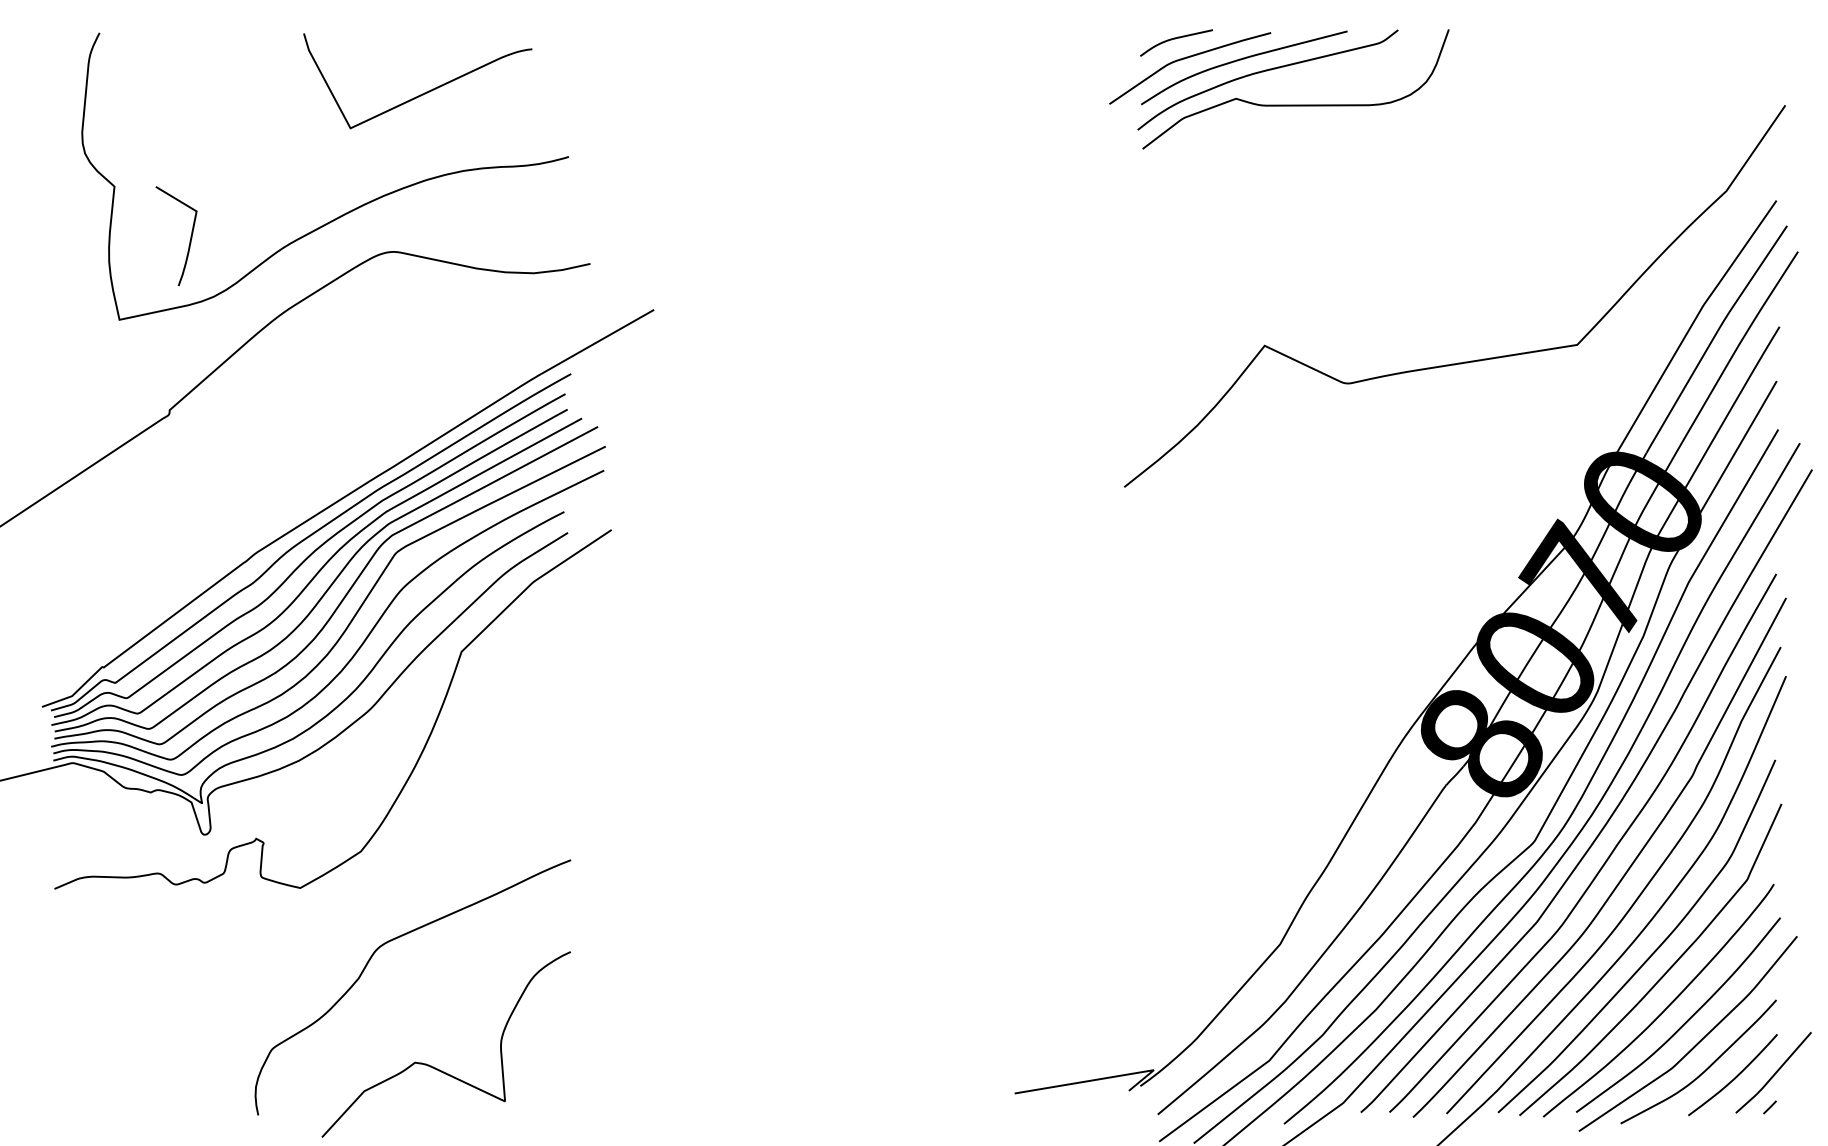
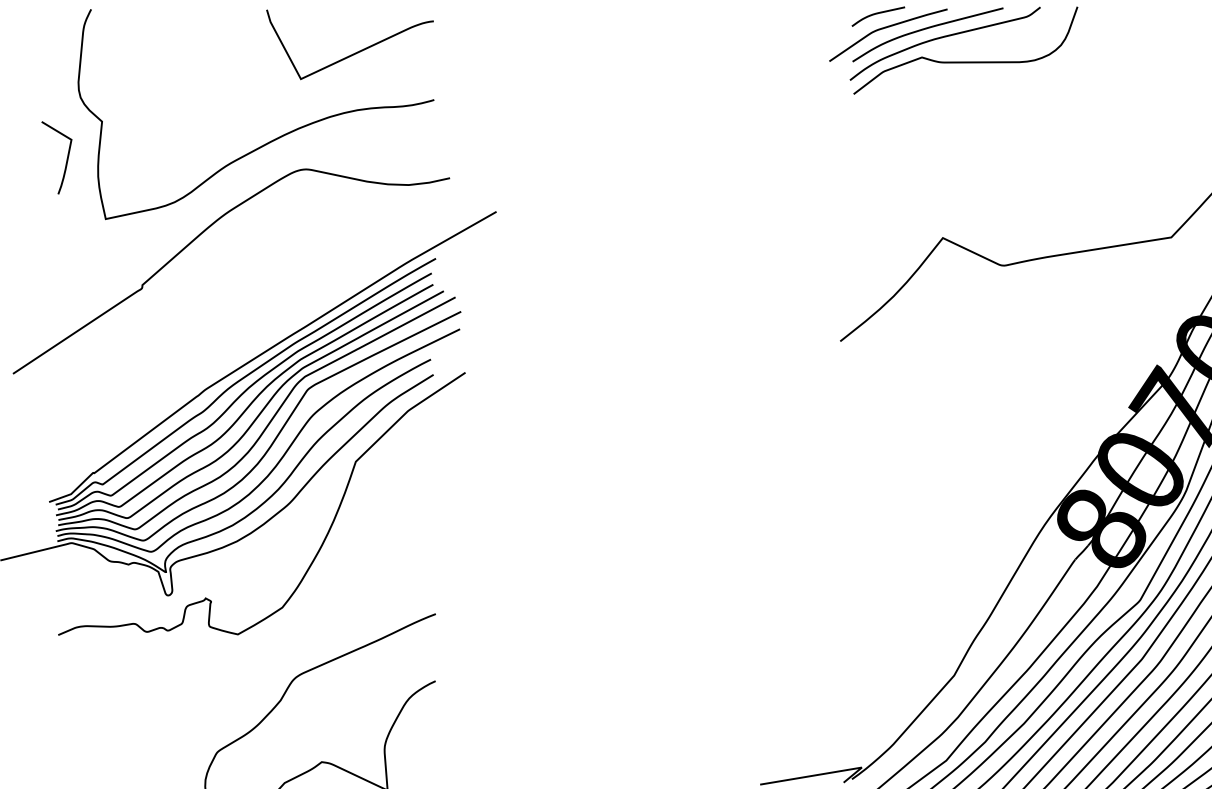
curve: (422, 93) -> (353, 53), moved
curve: (189, 240) -> (66, 161), moved

